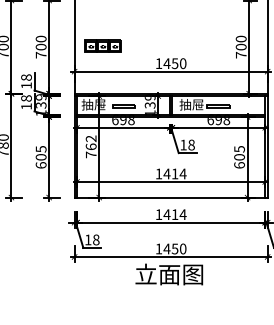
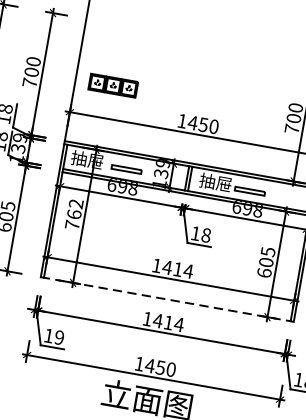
line: (171, 197) -> (167, 299), solid -> dashed
text: (96, 239) -> (59, 337), 18 -> 19

